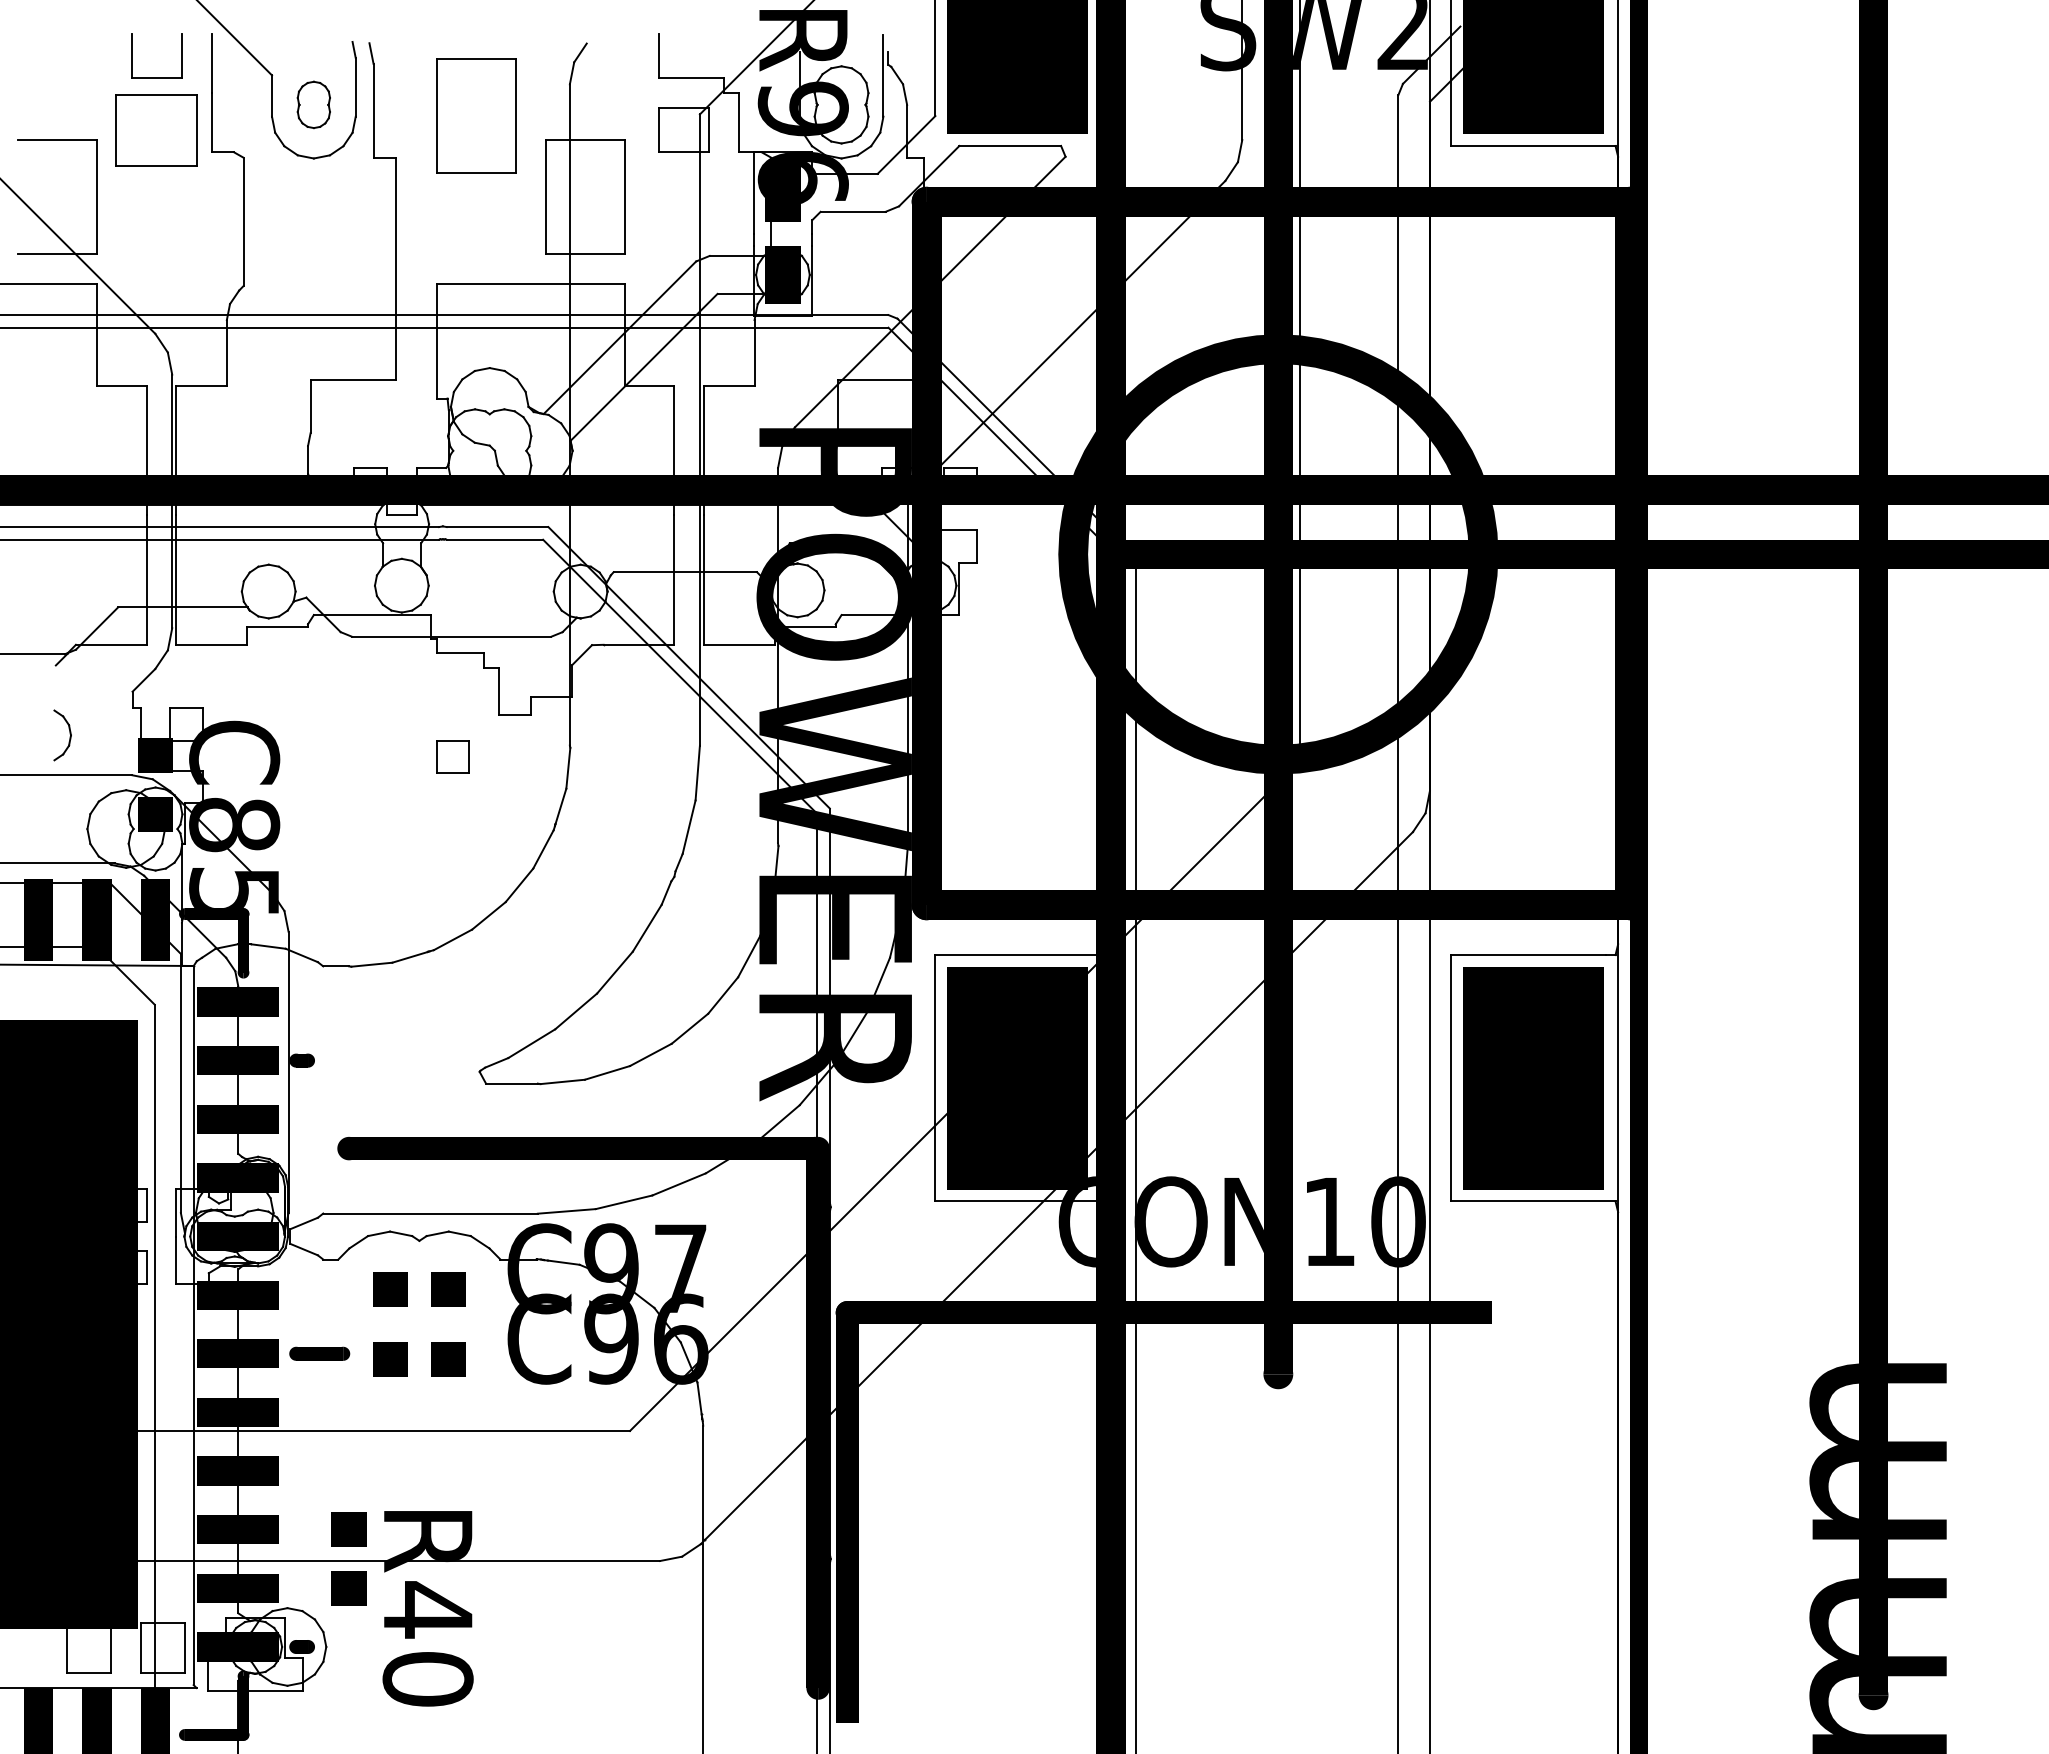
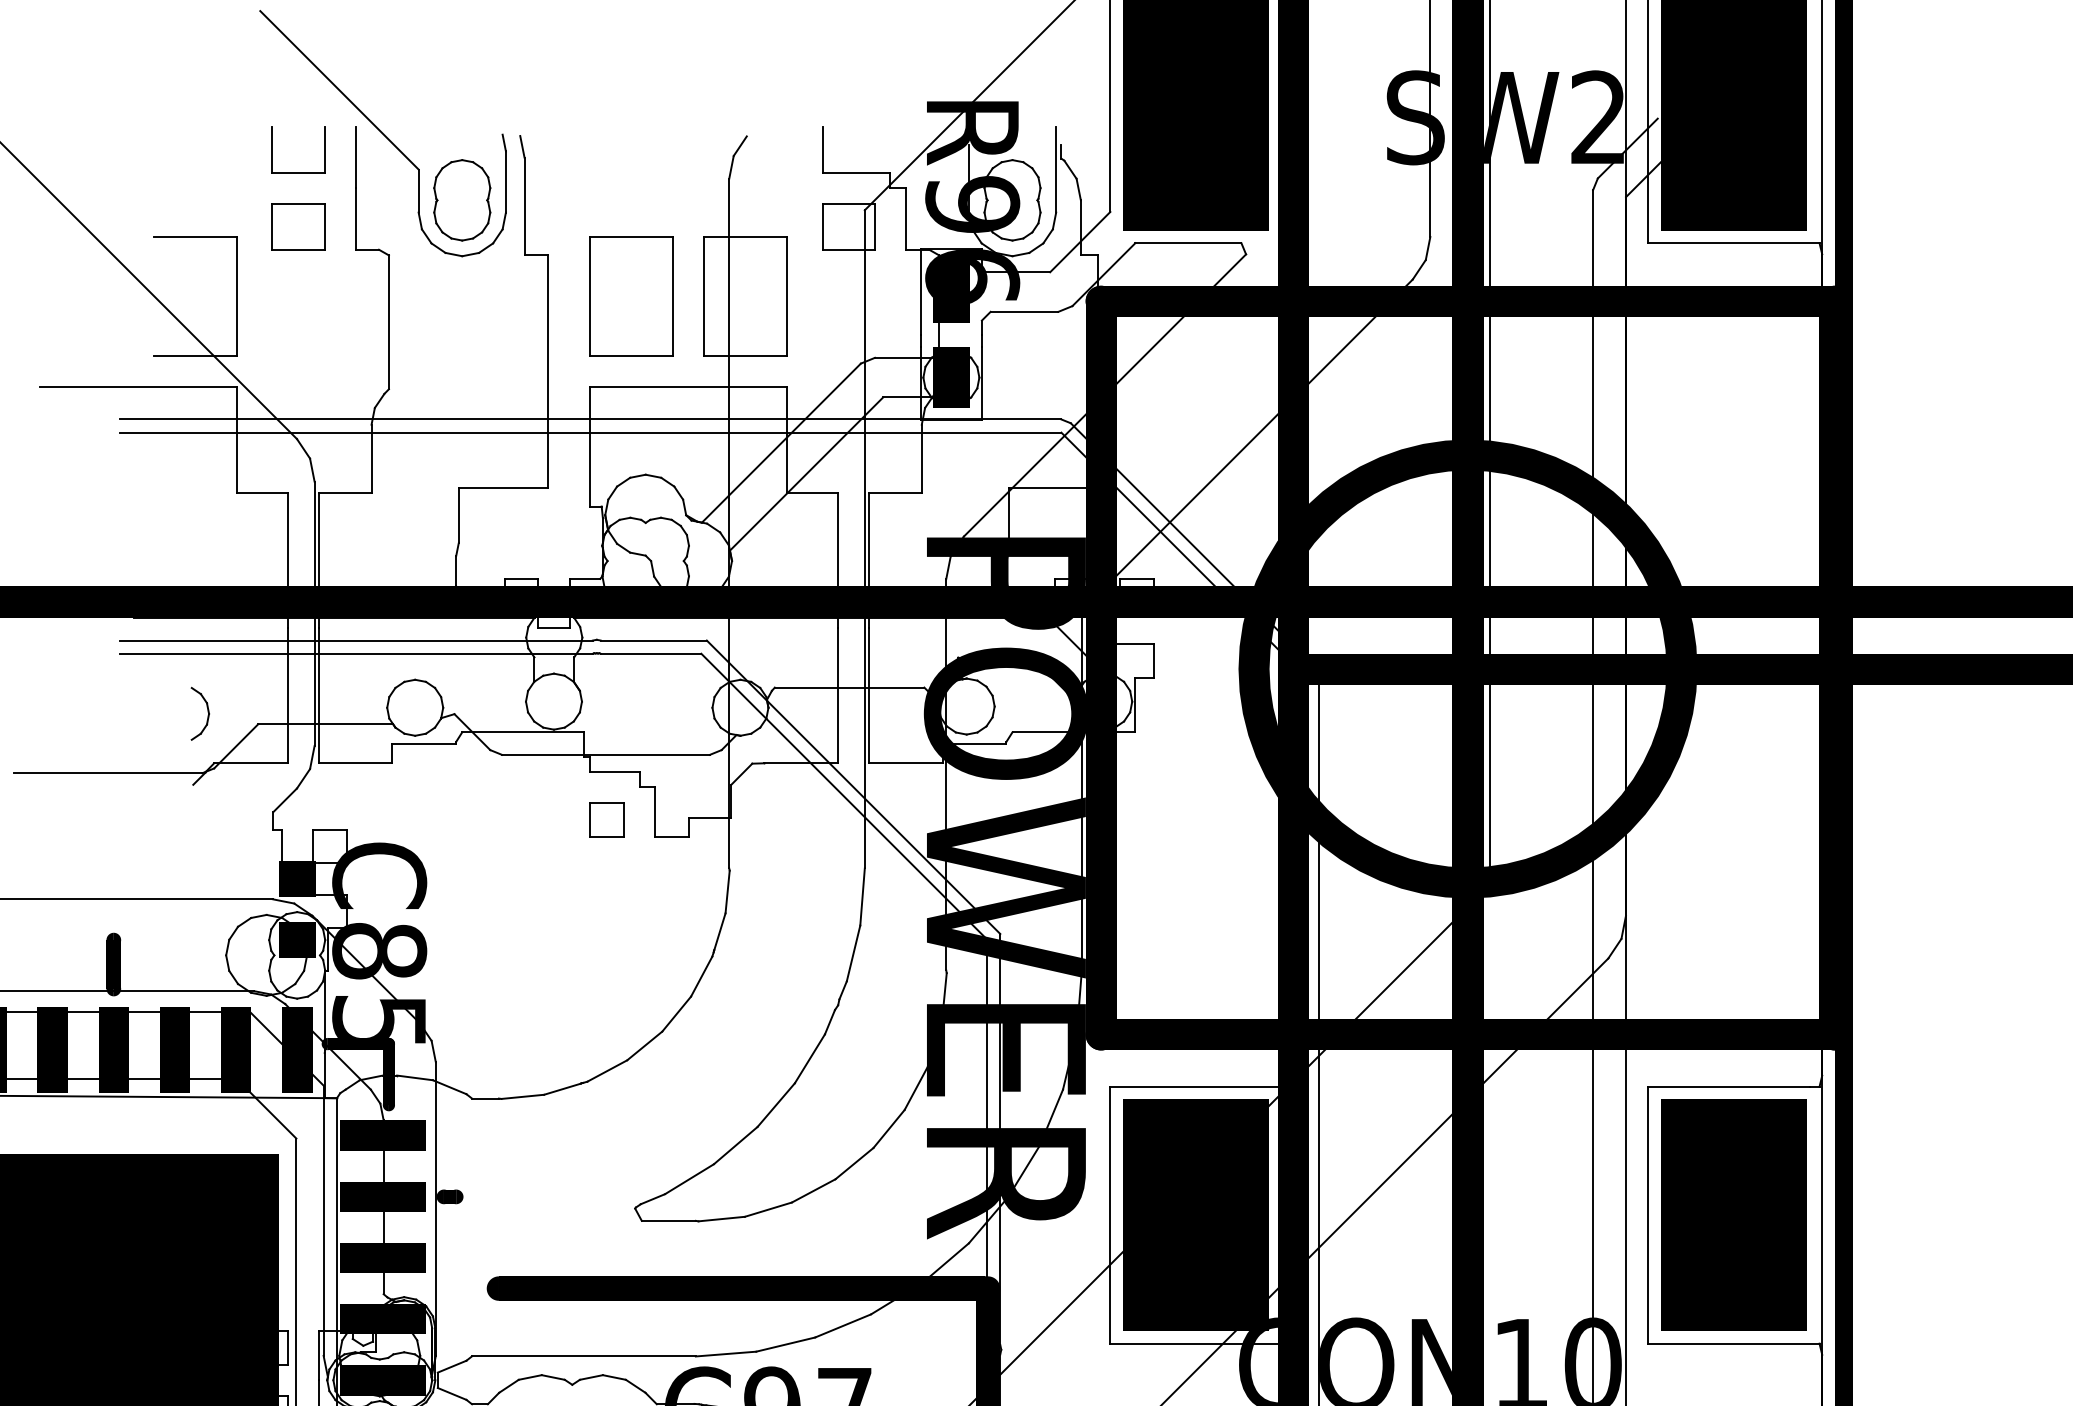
part: (313, 104) -> (461, 199), size x1.67
part: (476, 115) -> (631, 295), moved
part: (156, 129) -> (298, 225), size x0.62
part: (69, 734) -> (207, 712), moved
part: (452, 756) -> (606, 819), moved

